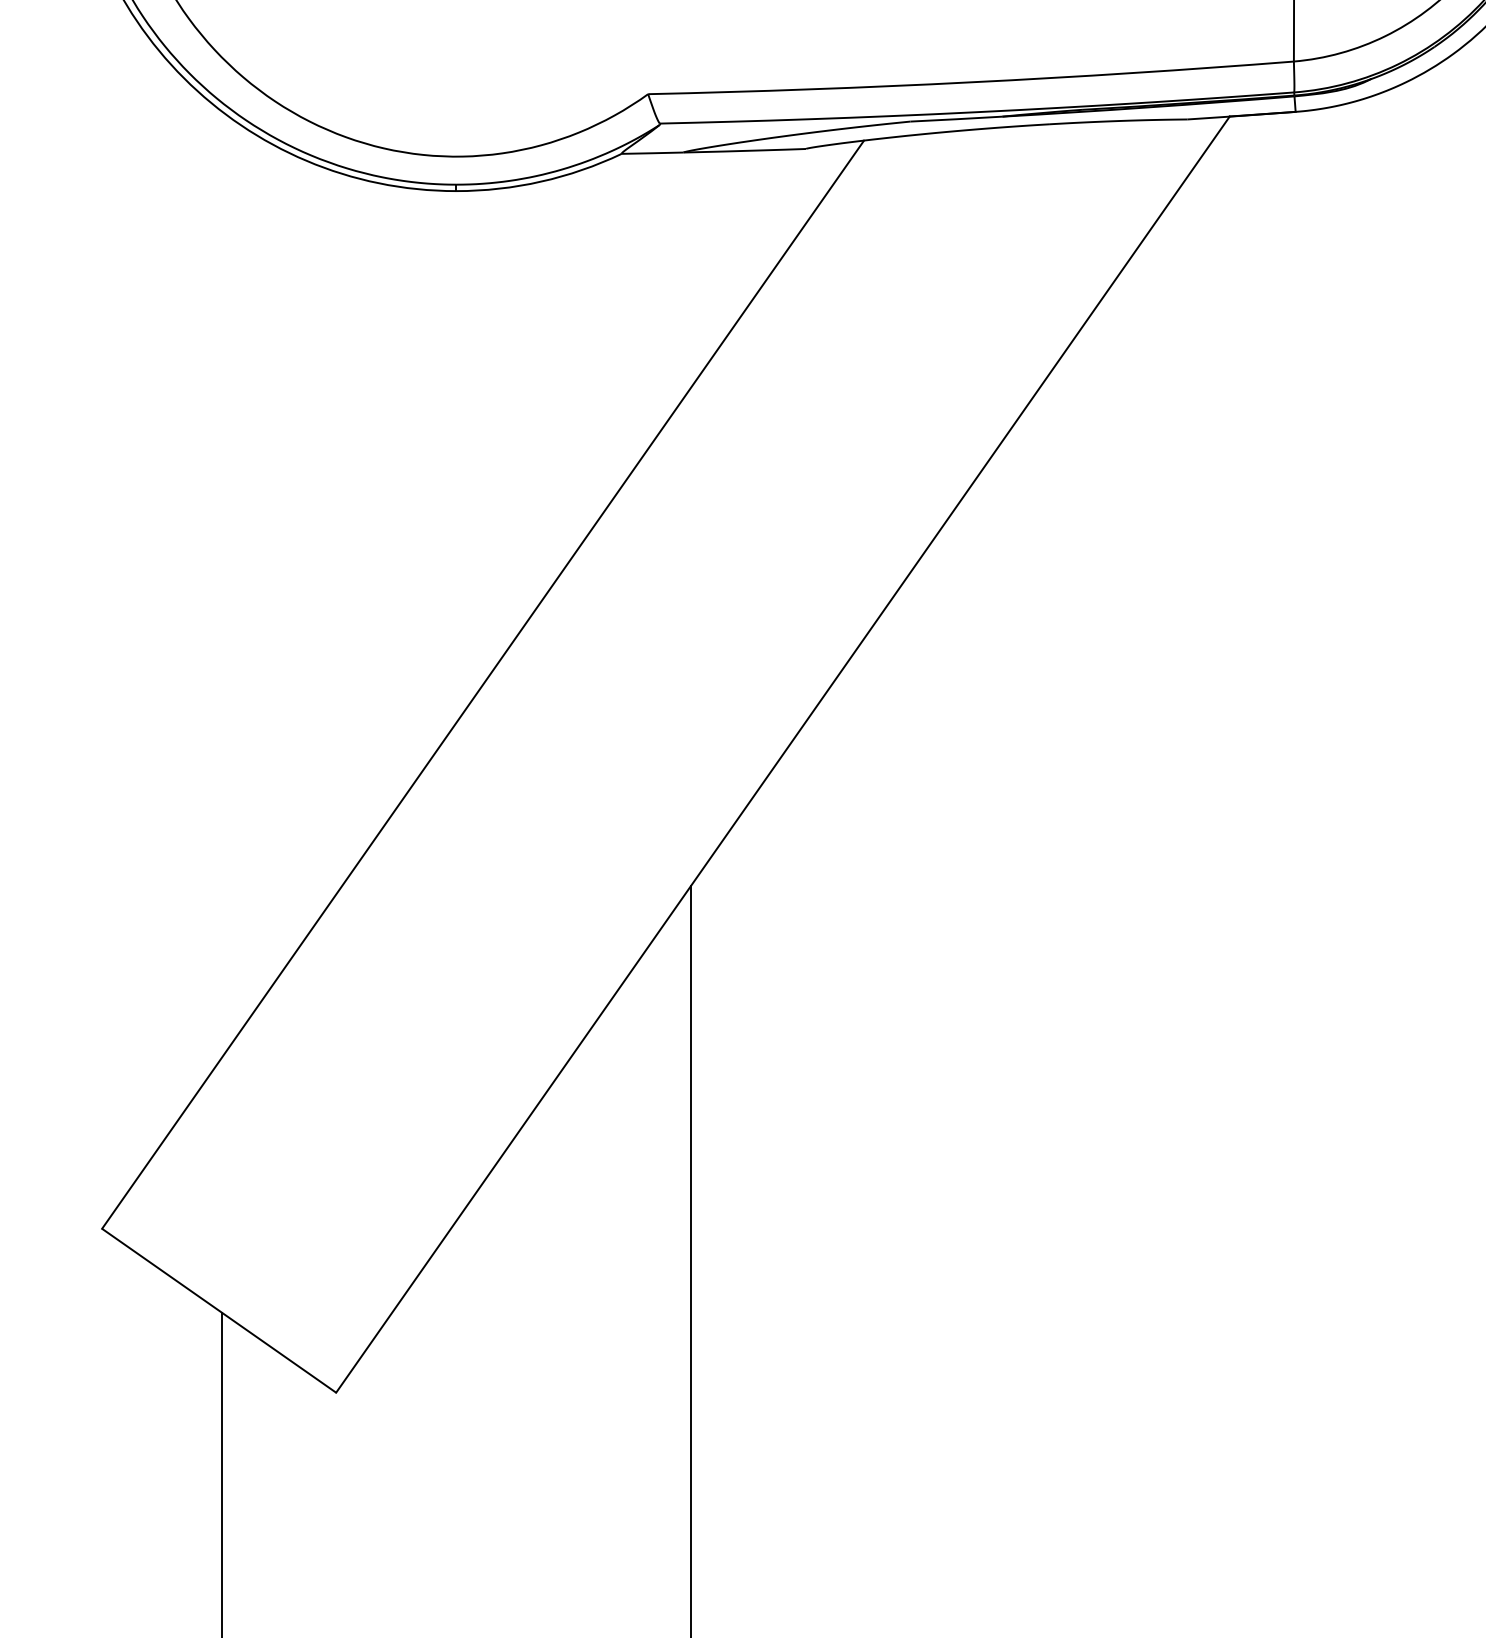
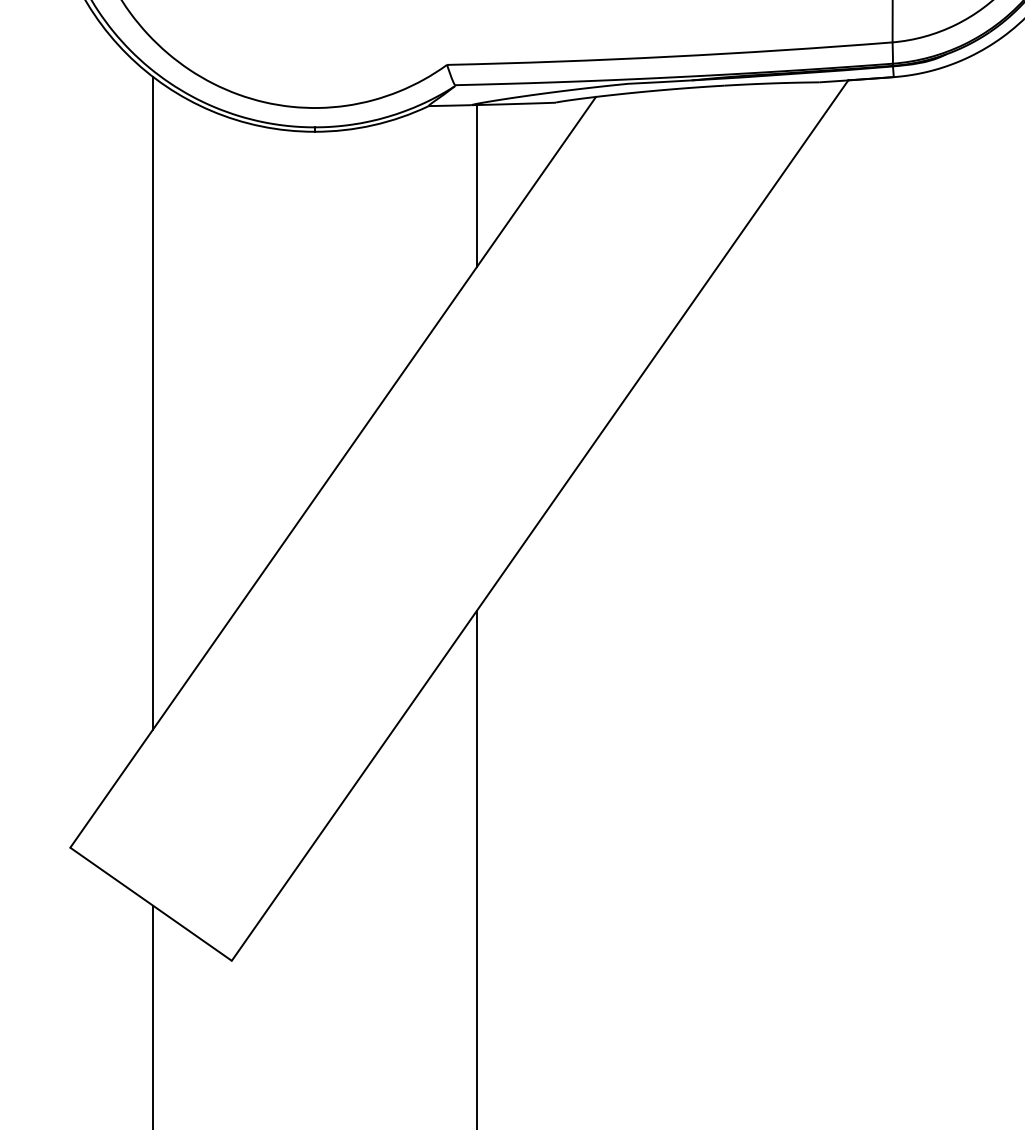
line: (690, 270) -> (476, 186), added
line: (221, 583) -> (152, 402), added

